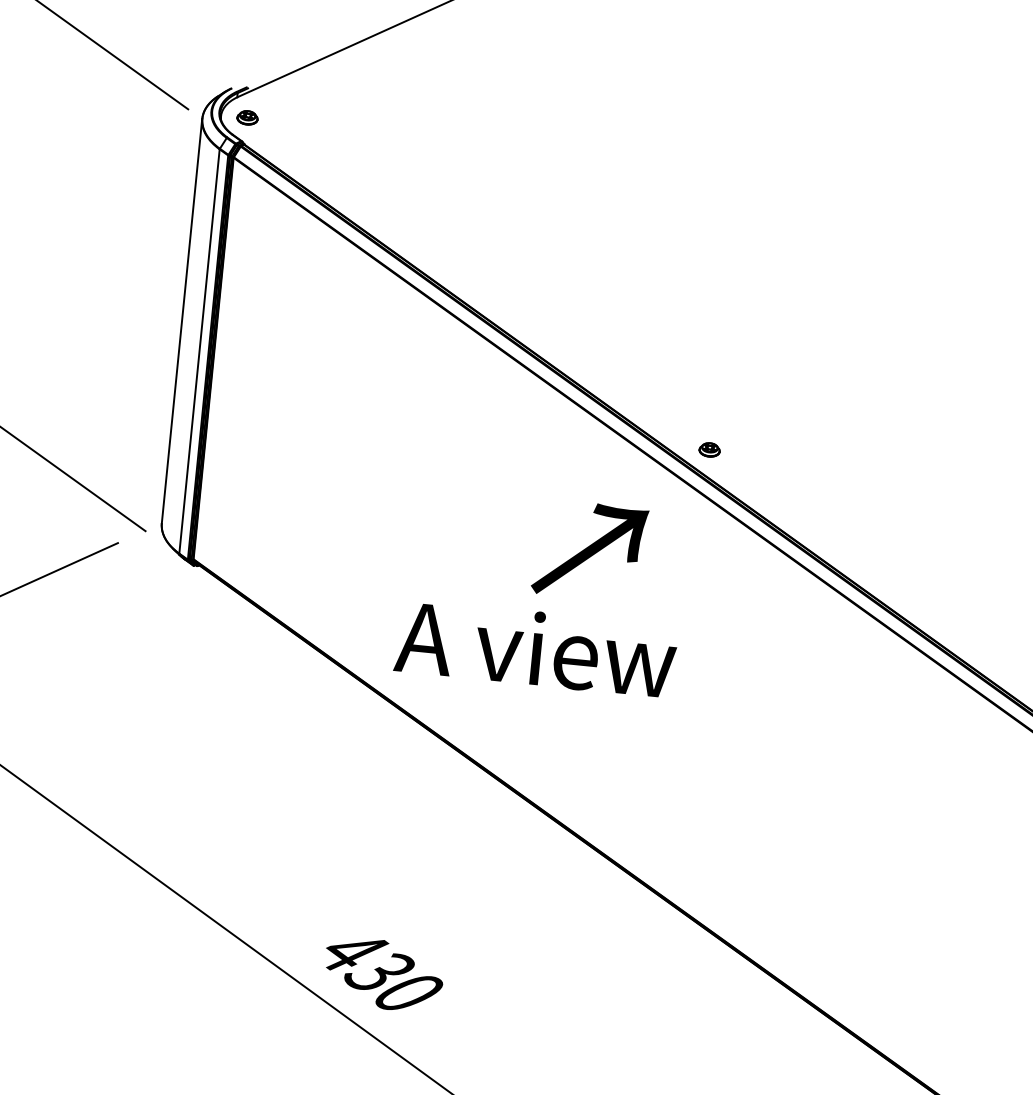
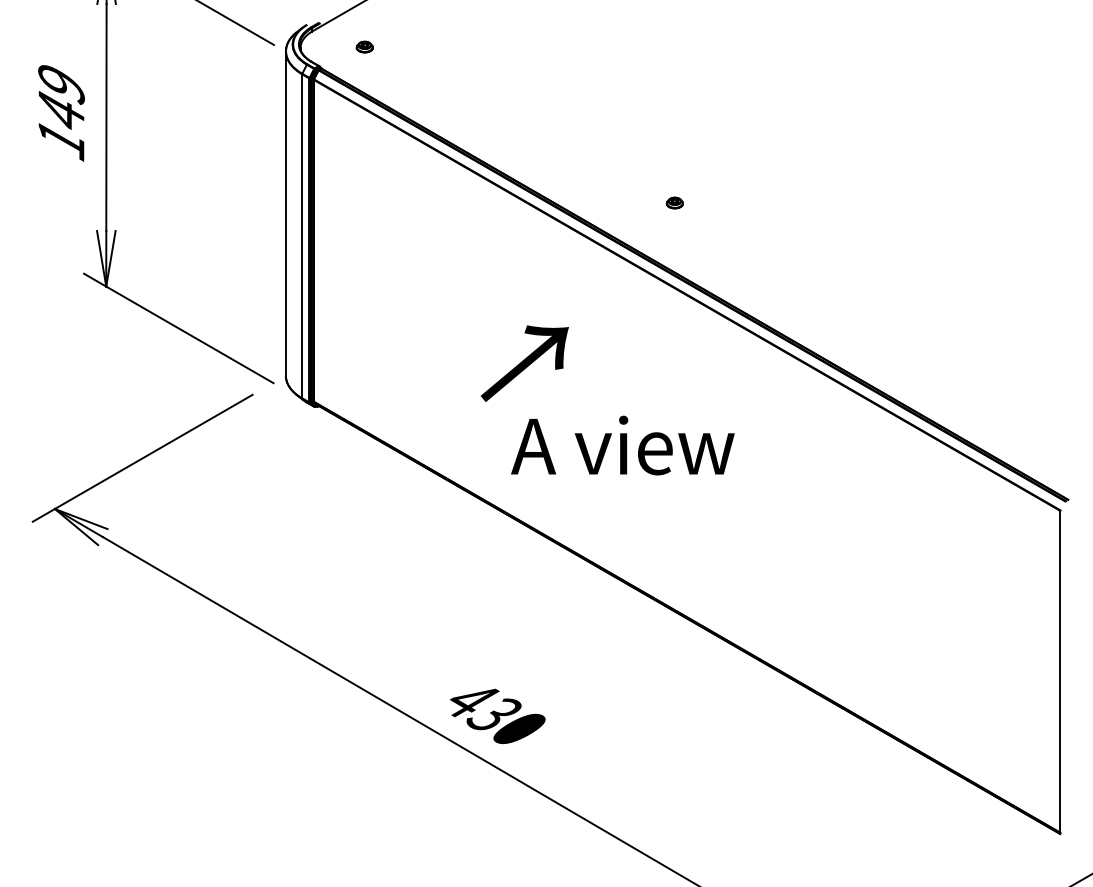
part: (247, 117) -> (364, 46), moved
part: (709, 449) -> (674, 202), moved
text: (589, 550) -> (524, 363), moved
text: (535, 648) -> (622, 445), moved

